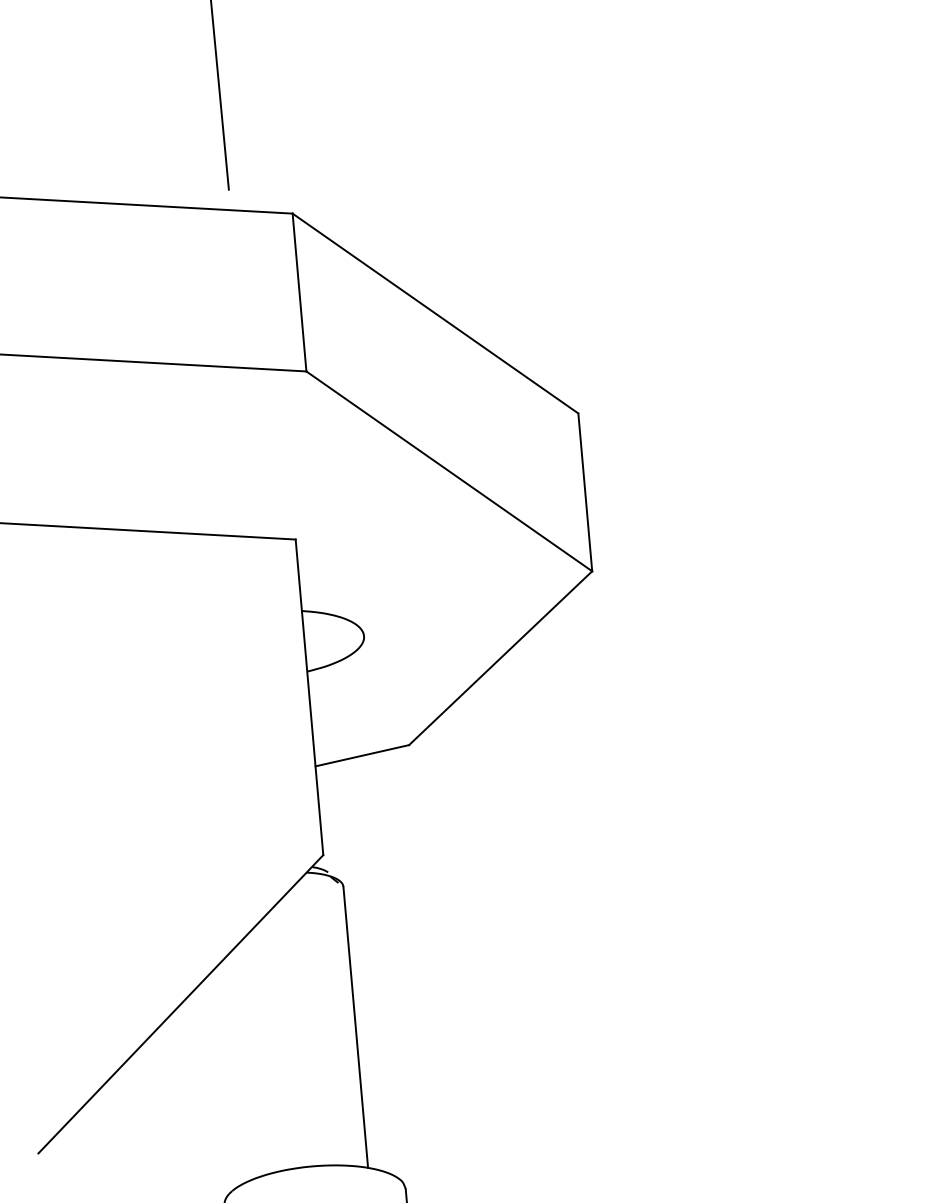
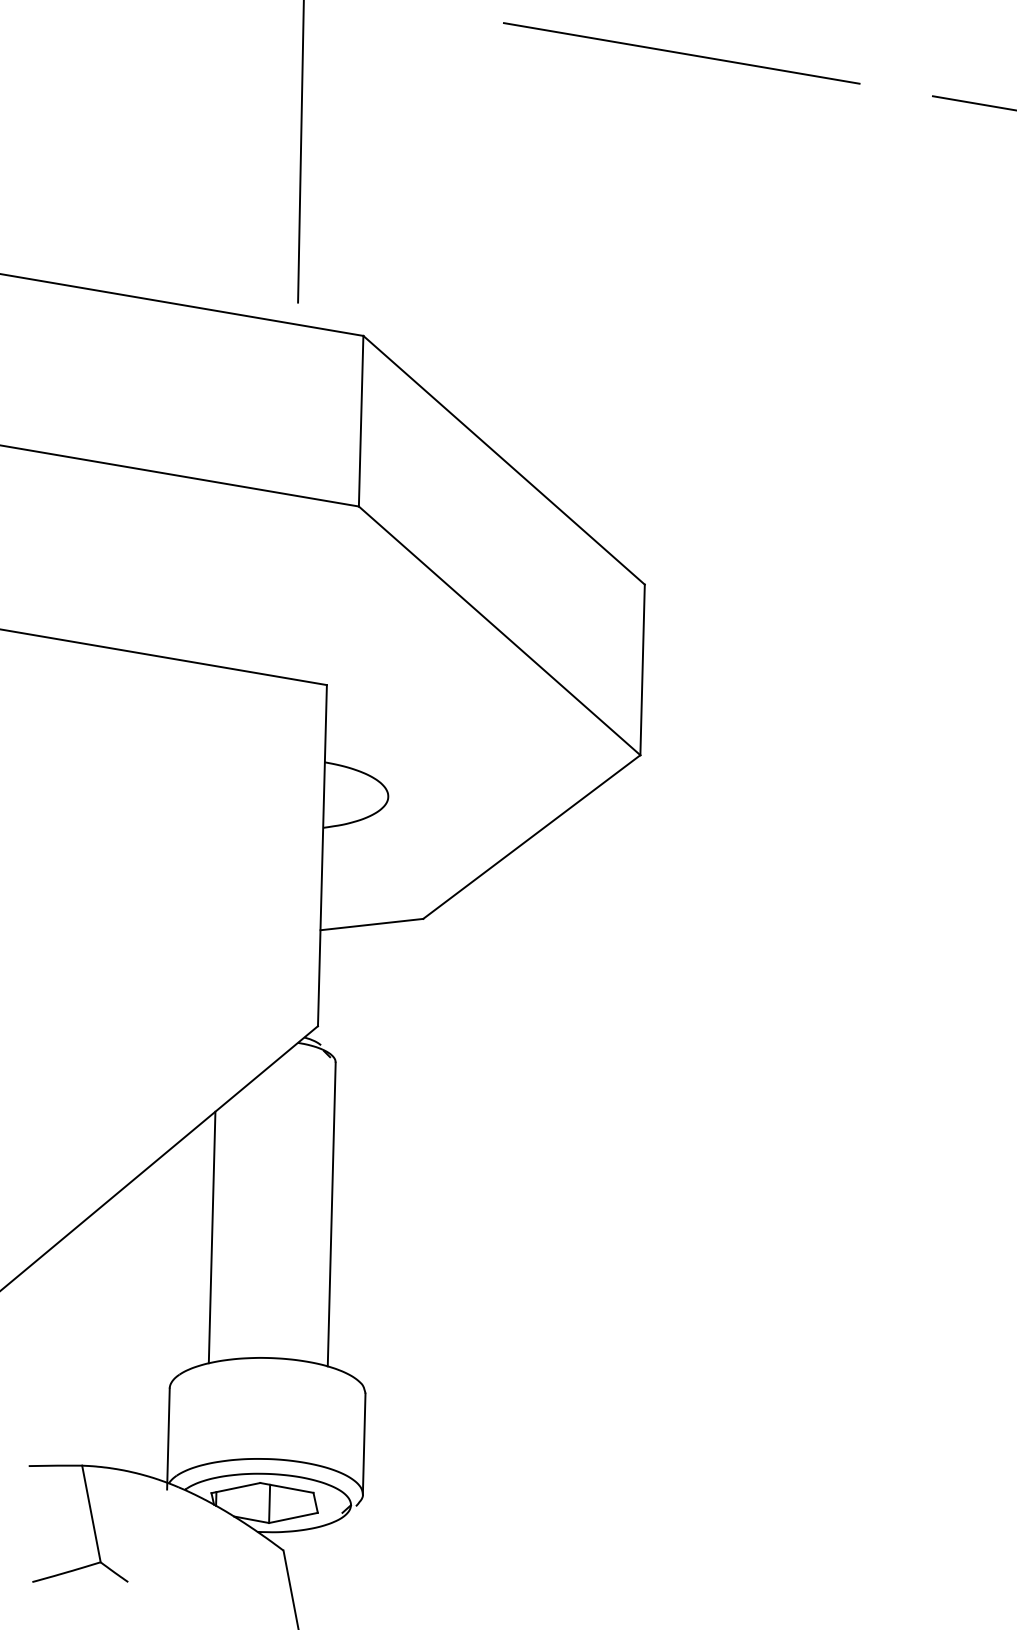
line: (247, 1061) -> (211, 1237), added

